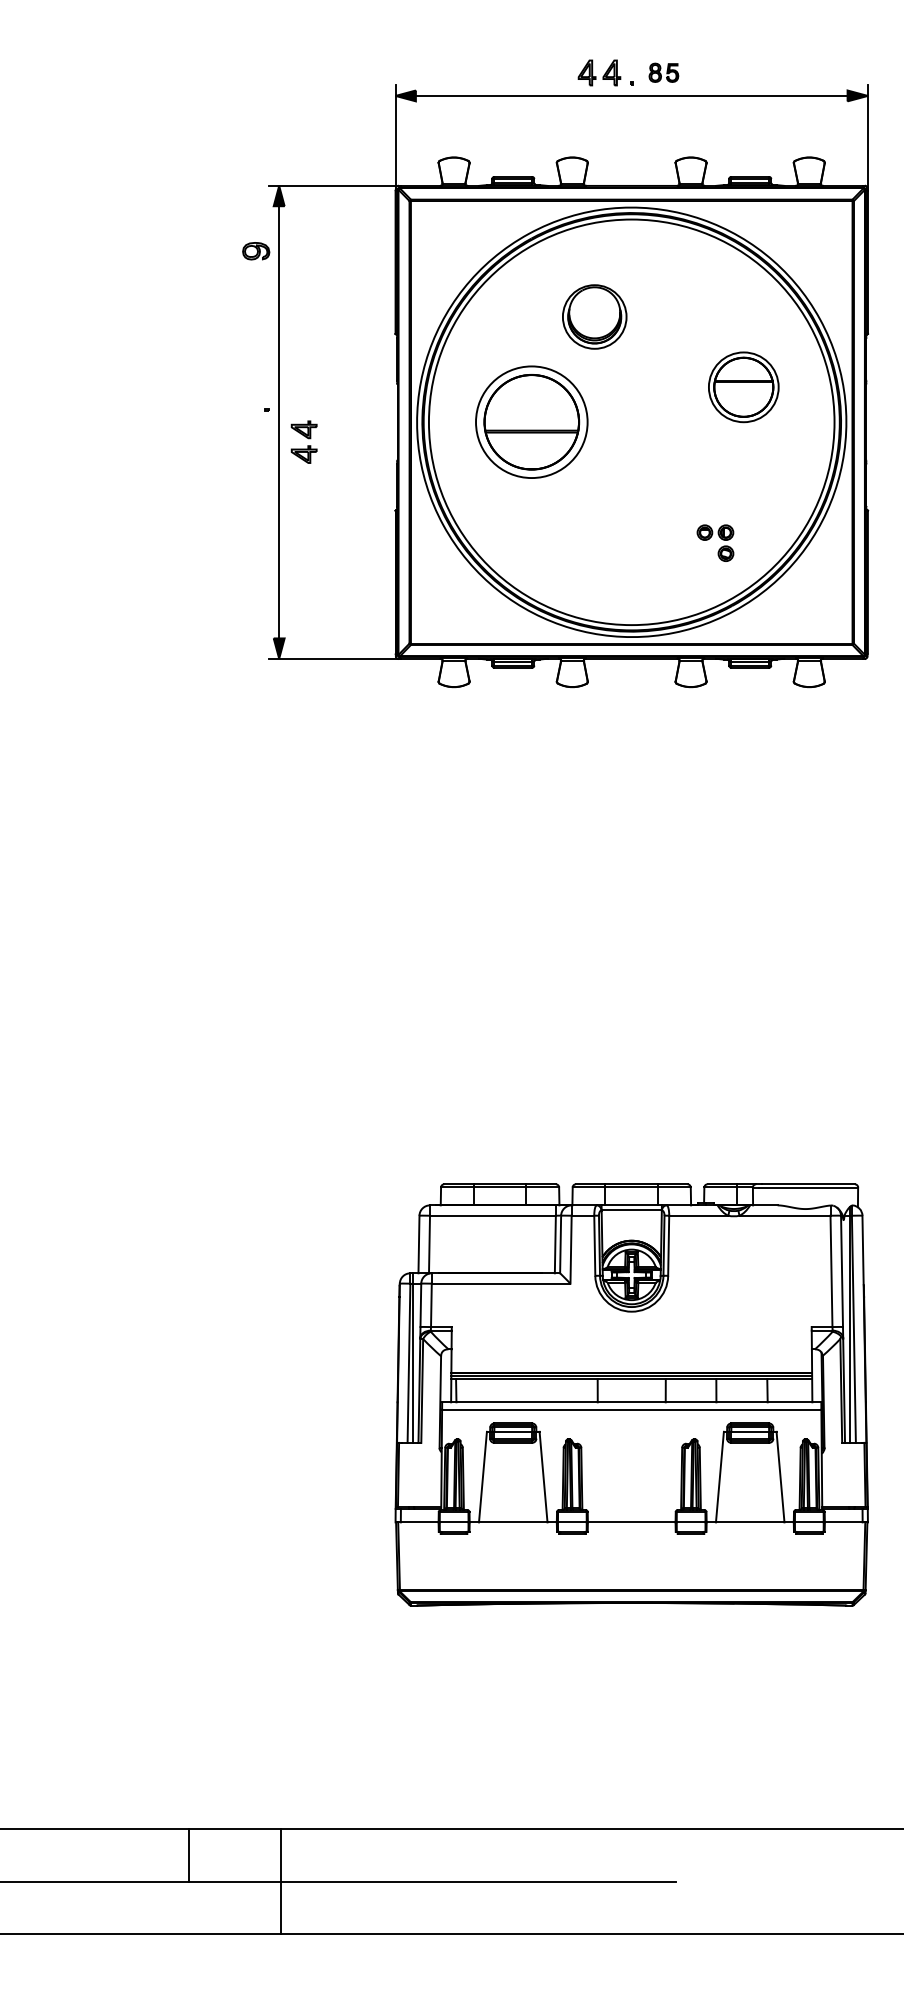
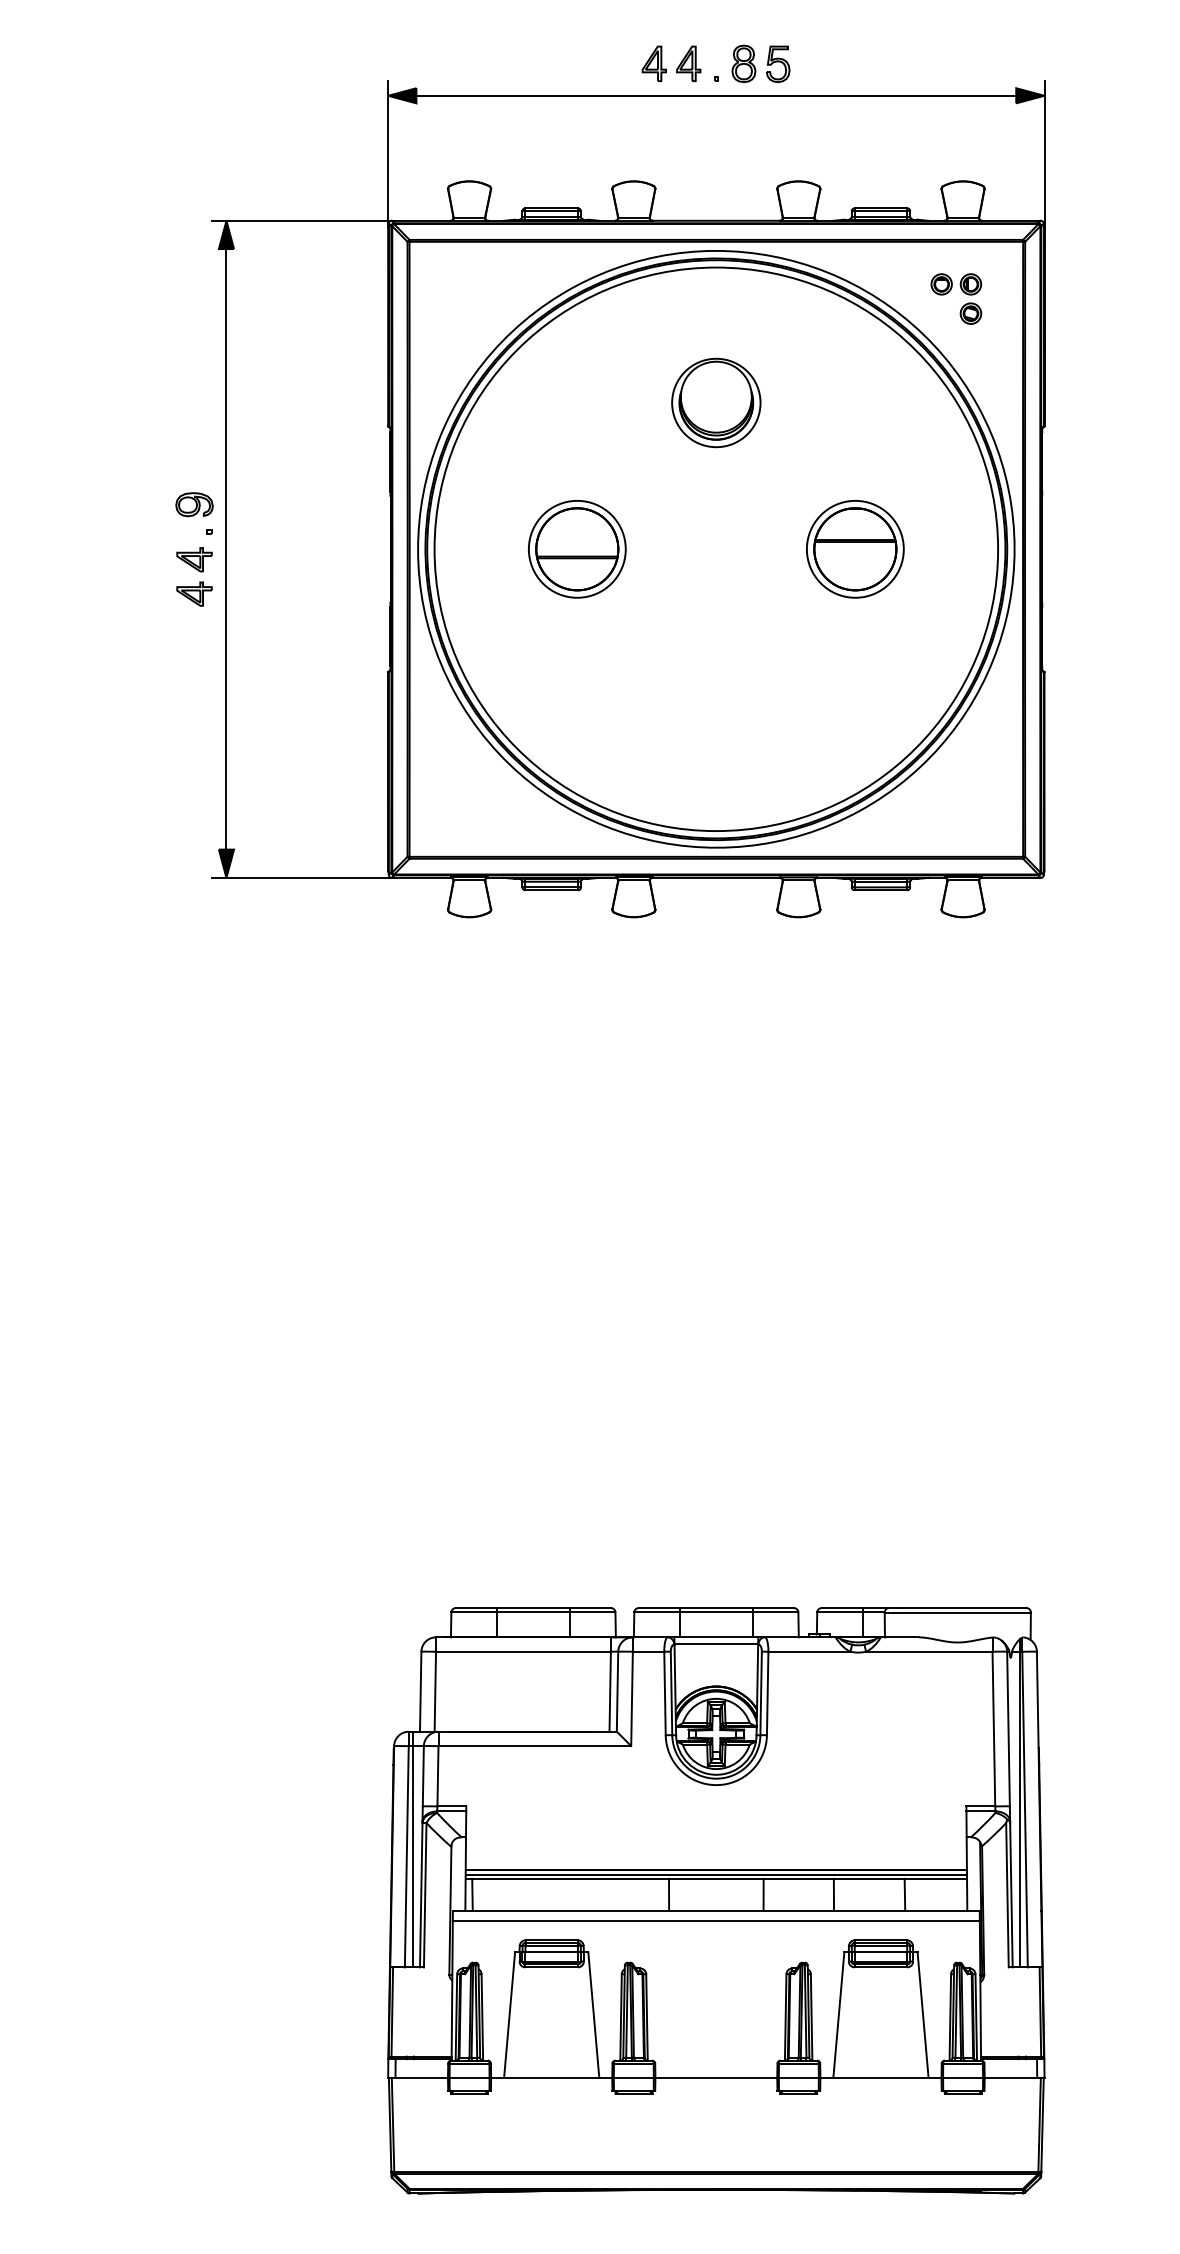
part: (663, 72) -> (760, 63), size x1.43
part: (256, 251) -> (194, 505), moved
part: (594, 316) -> (715, 402), moved
part: (743, 387) -> (854, 549), moved
part: (531, 422) -> (577, 549), size x0.62
part: (303, 441) -> (193, 575), moved
part: (711, 537) -> (950, 291), moved

